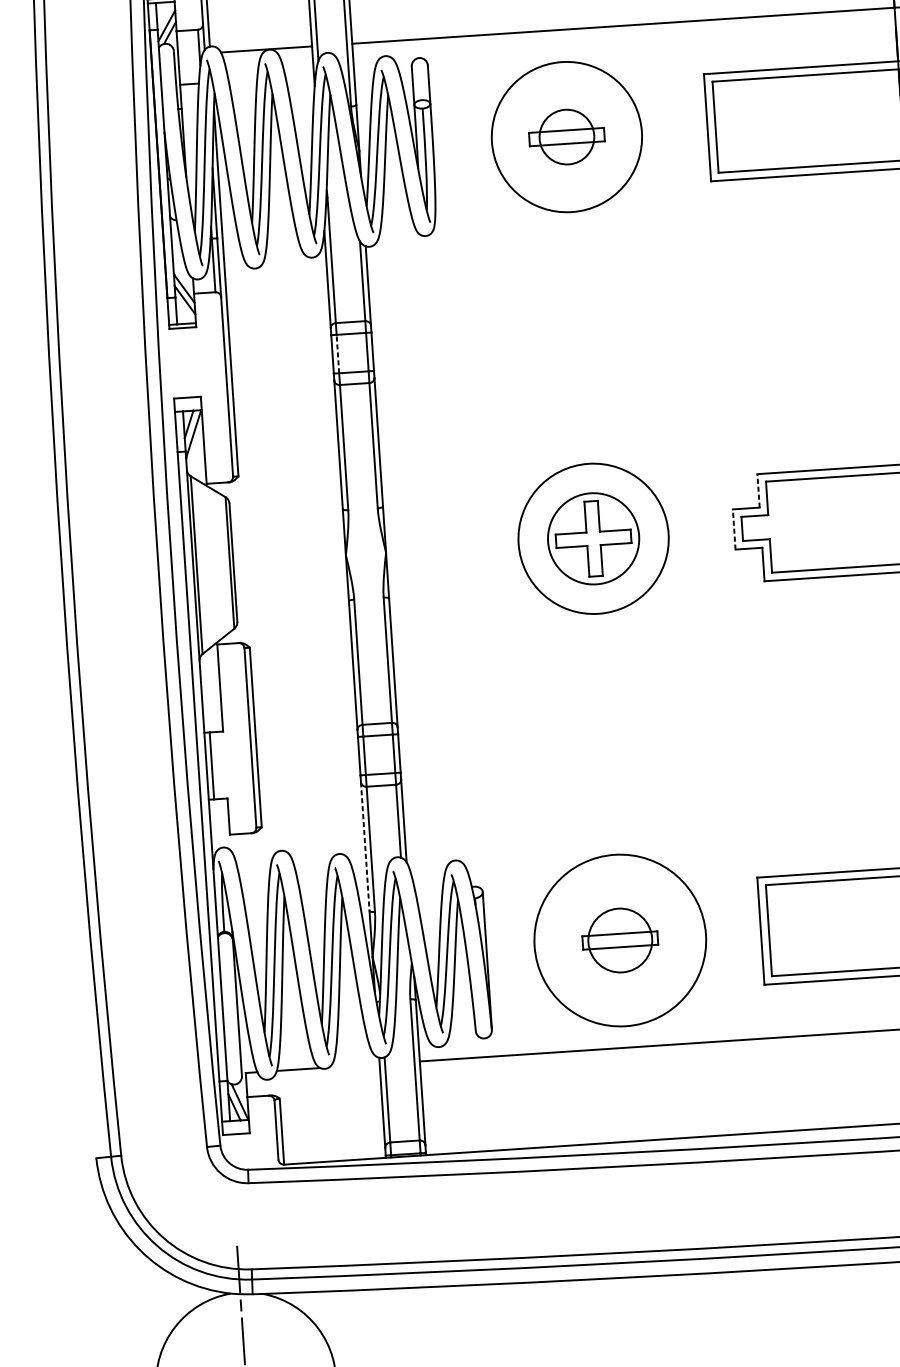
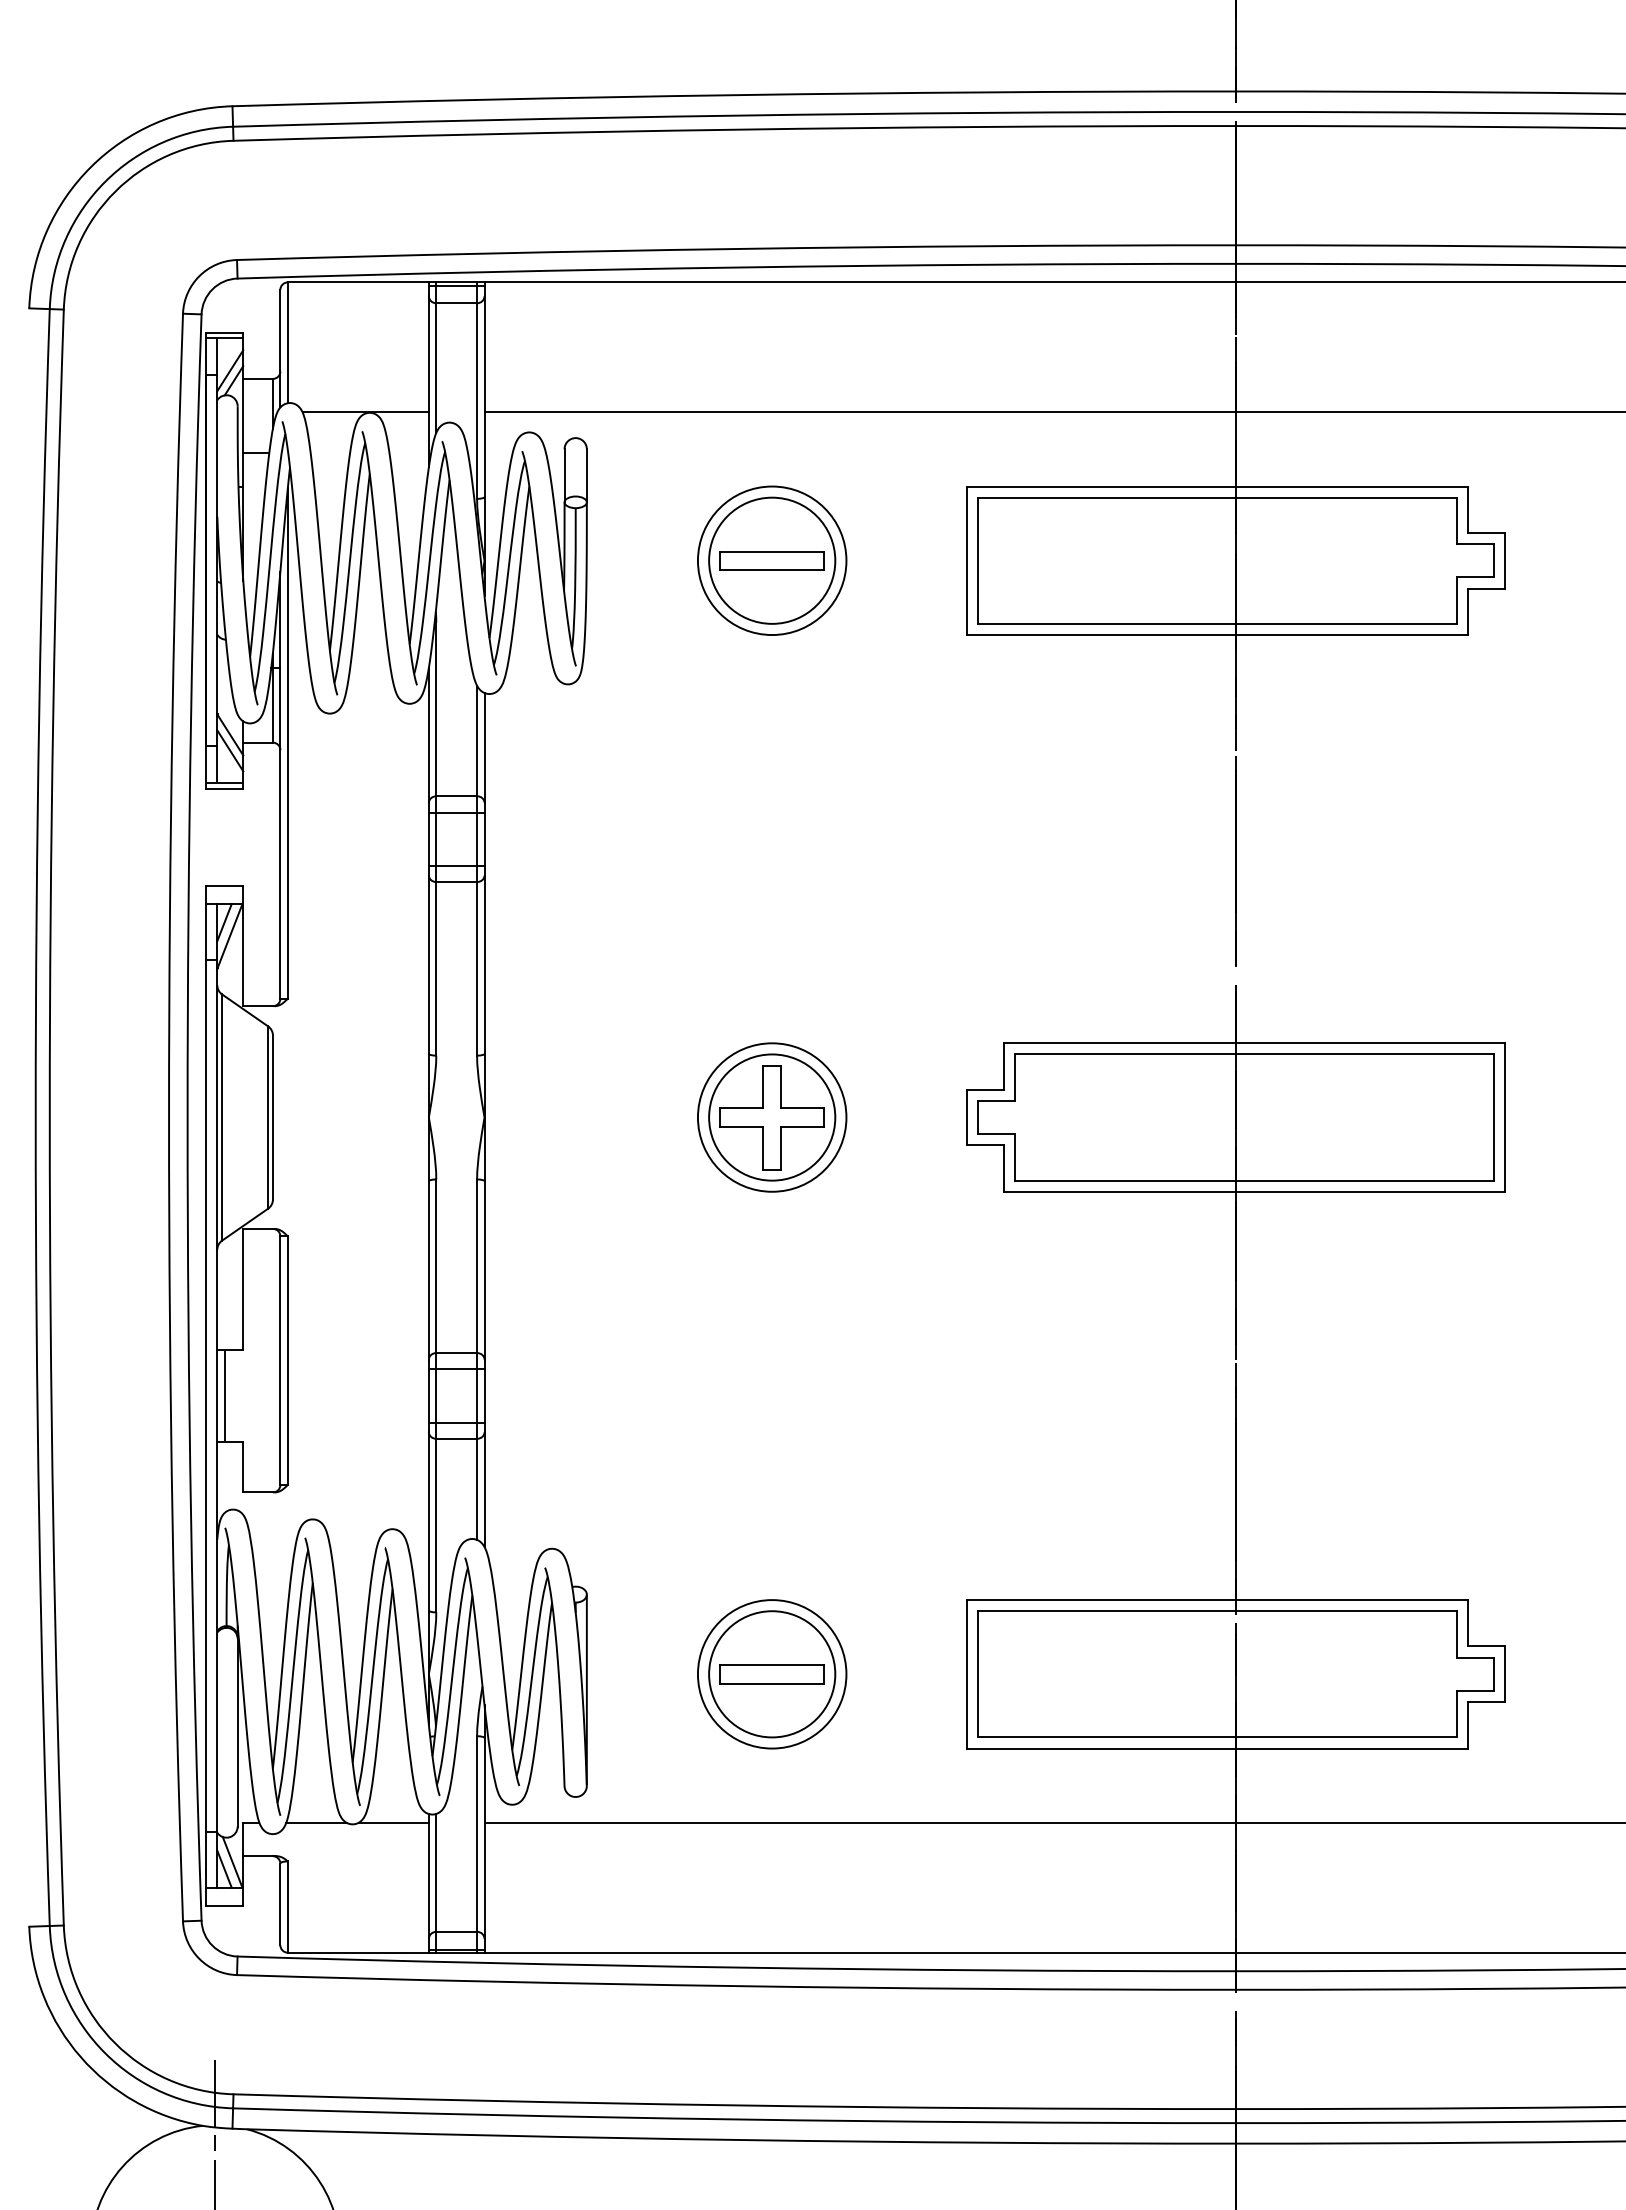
circle: (566, 136) -> (771, 560), size x0.71
circle: (567, 136) -> (772, 560), size x1.67
line: (338, 354) -> (436, 839), dashed -> solid
line: (758, 490) -> (1004, 1066), dashed -> solid
line: (734, 529) -> (967, 1117), dashed -> solid
circle: (593, 538) -> (771, 1117), size x0.71
line: (365, 847) -> (428, 1522), dashed -> solid
circle: (619, 940) -> (771, 1674), size x0.62
circle: (620, 940) -> (772, 1674), size x1.43
line: (354, 1065) -> (393, 1822), added

